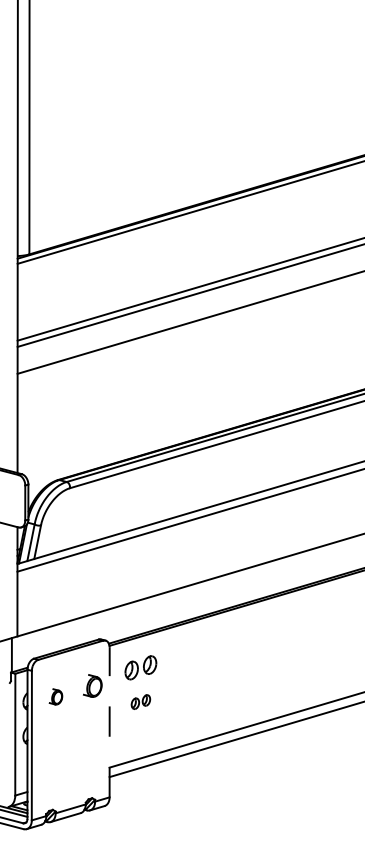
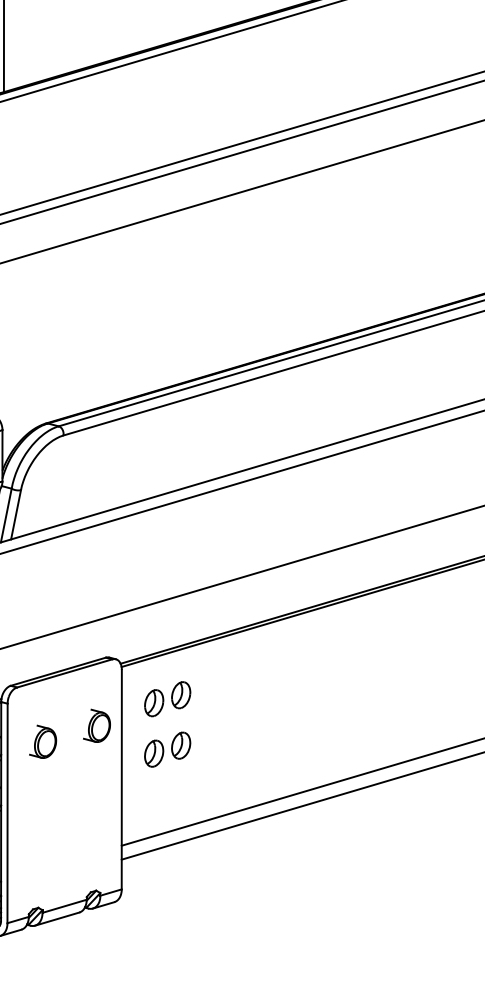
part: (55, 696) -> (42, 741), size x1.43
part: (140, 701) -> (167, 748), size x1.67
line: (109, 722) -> (121, 779), dashed -> solid

